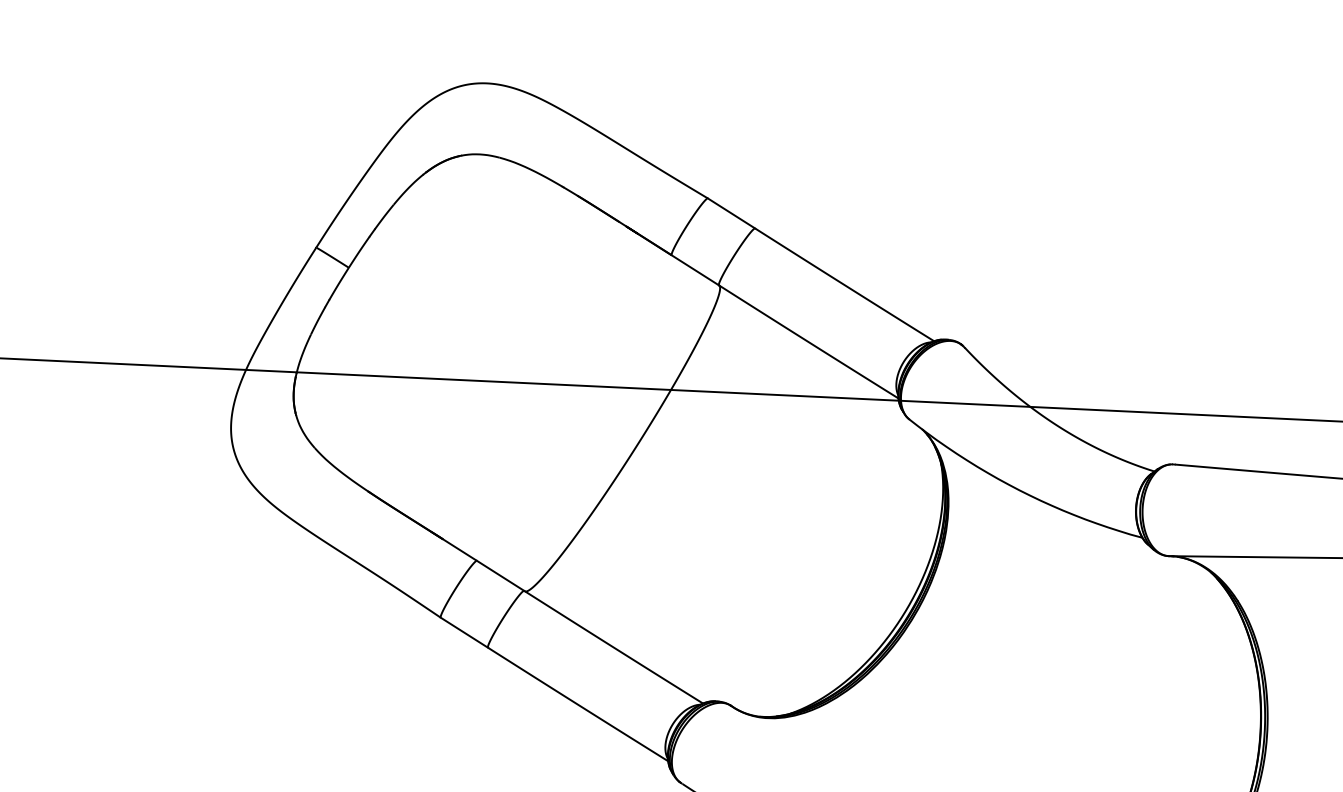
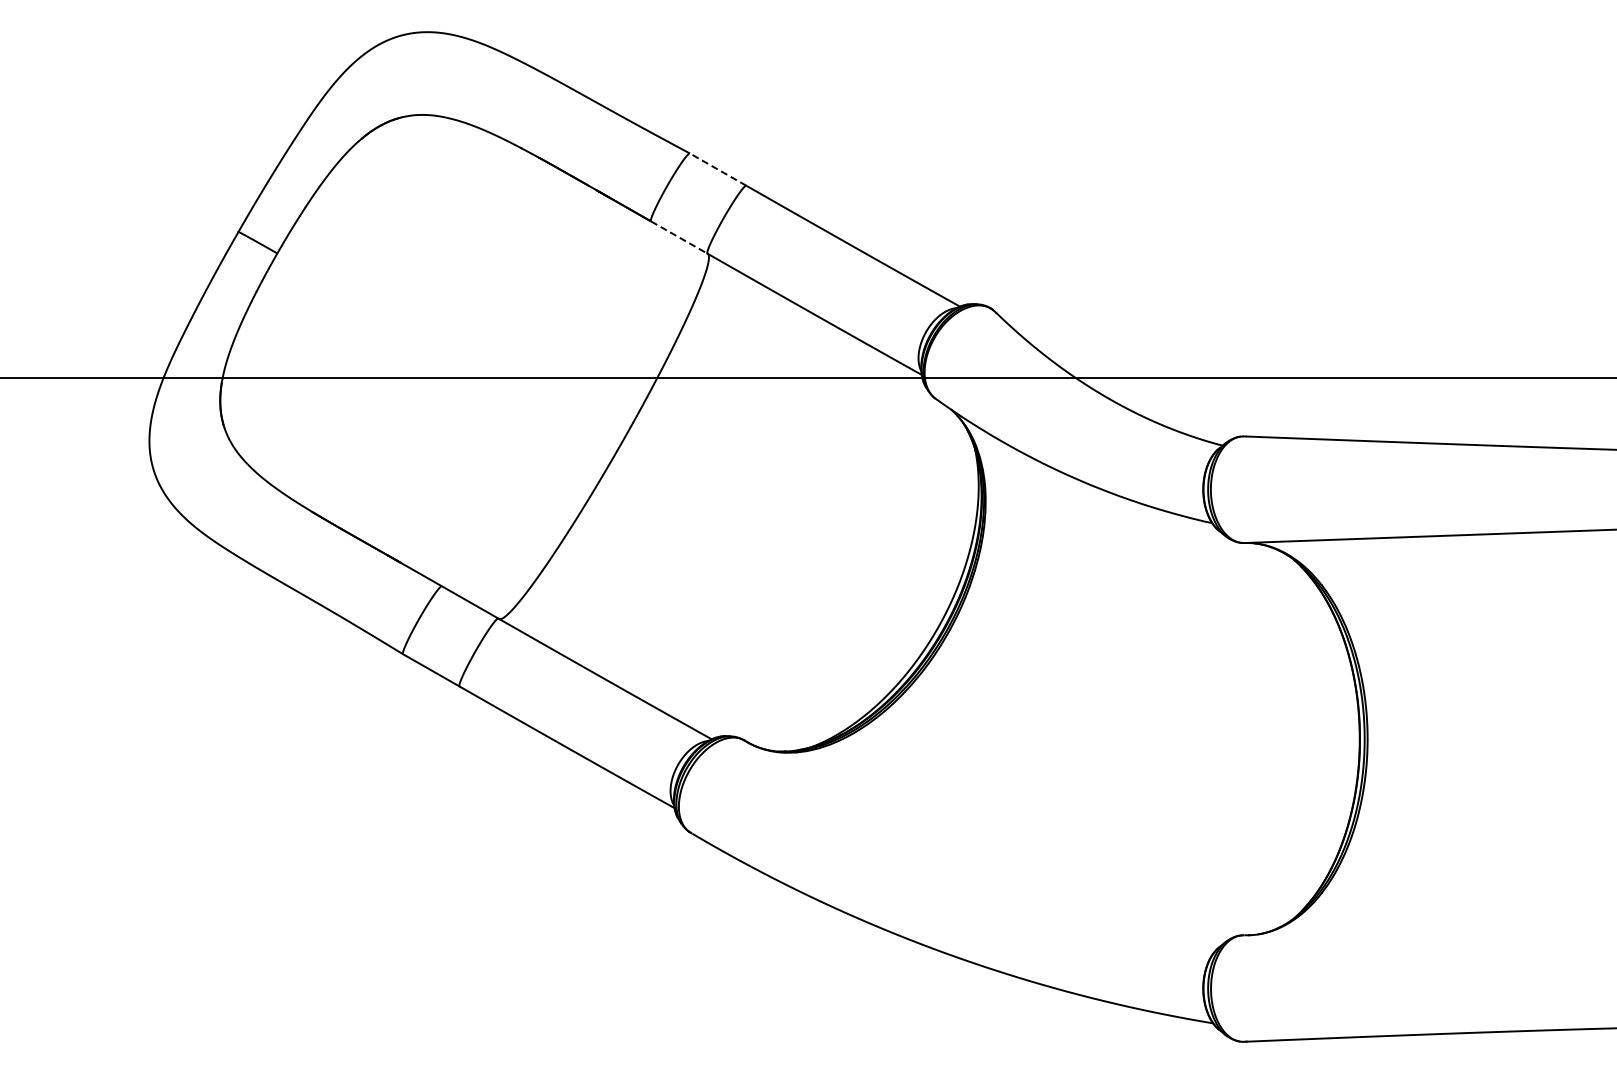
line: (731, 213) -> (717, 169), solid -> dashed
line: (695, 270) -> (679, 237), solid -> dashed

